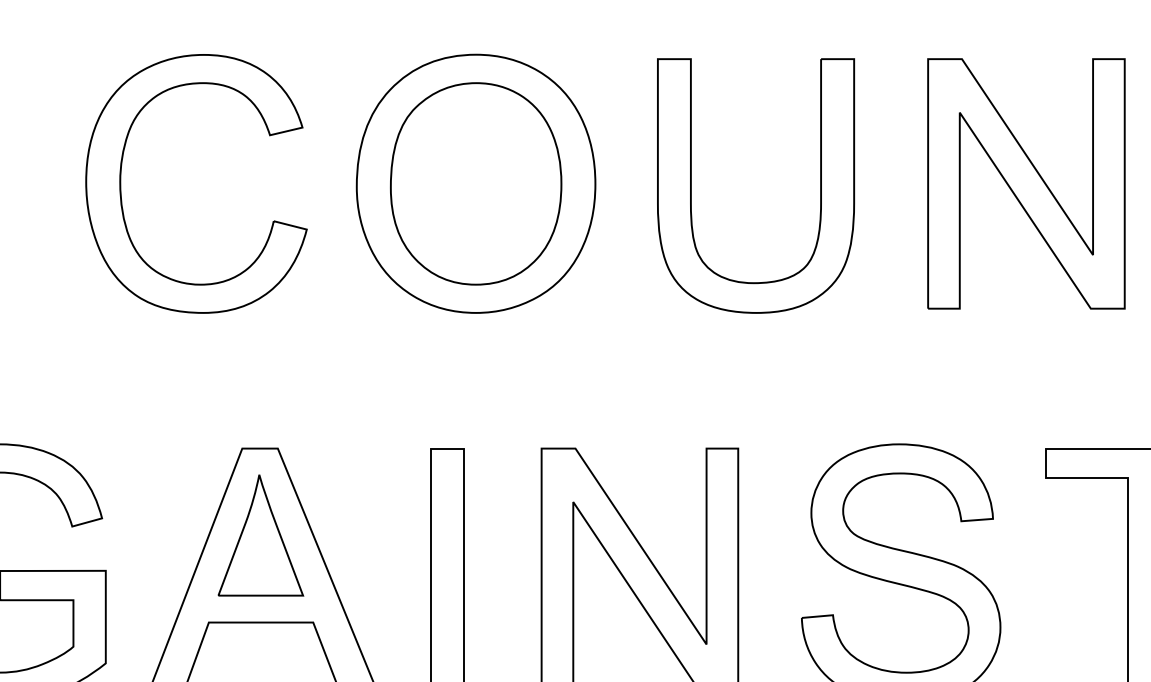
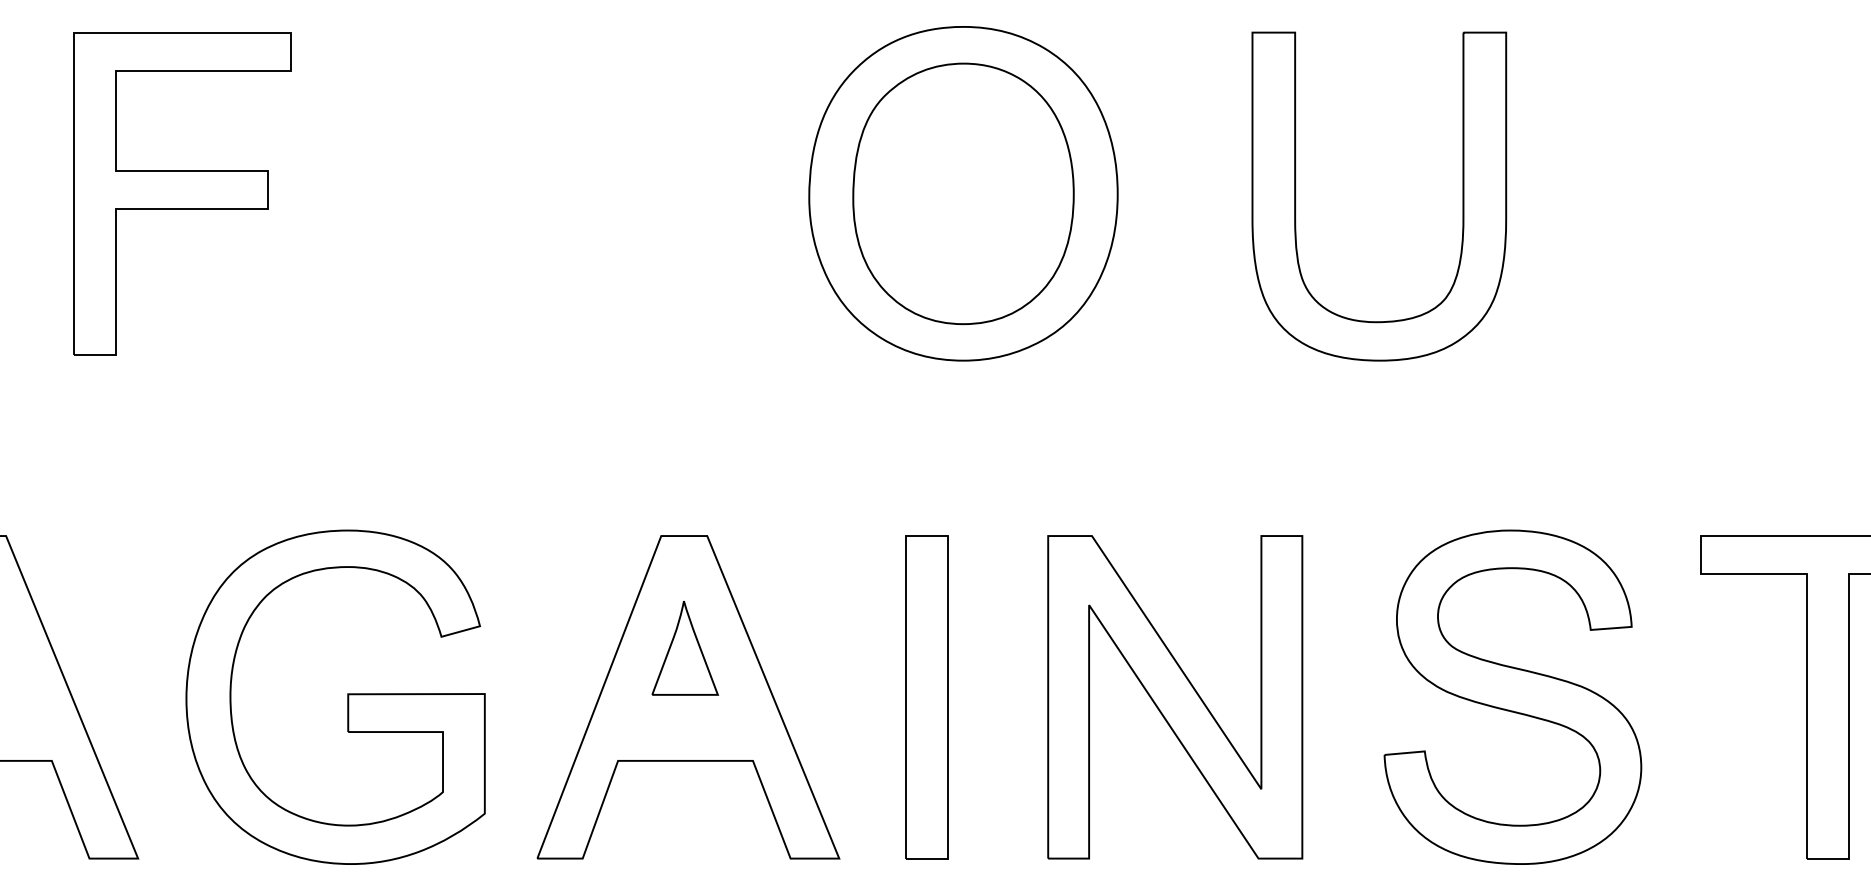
part: (121, 183) -> (504, 193), removed
part: (1026, 183) -> (1674, 193), removed
part: (820, 185) -> (1462, 196), moved
part: (260, 534) -> (684, 647), size x0.6

